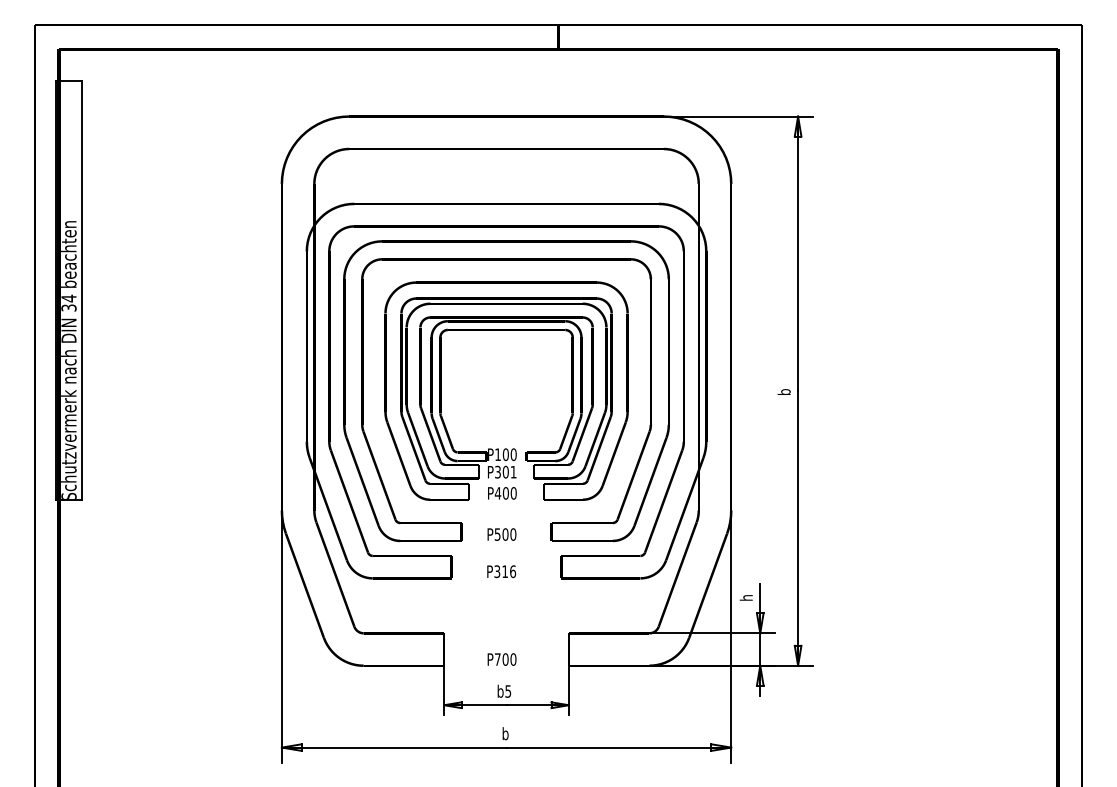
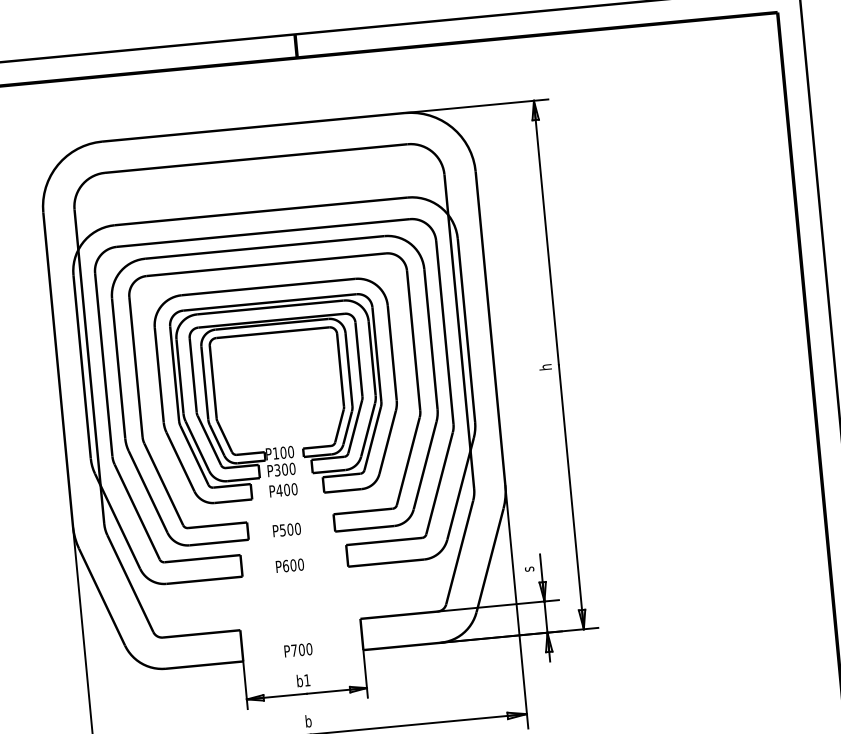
text: (786, 391) -> (547, 366), b -> h
text: (513, 471) -> (292, 468), P301 -> P300
text: (505, 571) -> (293, 565), P316 -> P600
text: (745, 598) -> (527, 569), h -> s
text: (508, 691) -> (307, 680), b5 -> b1

